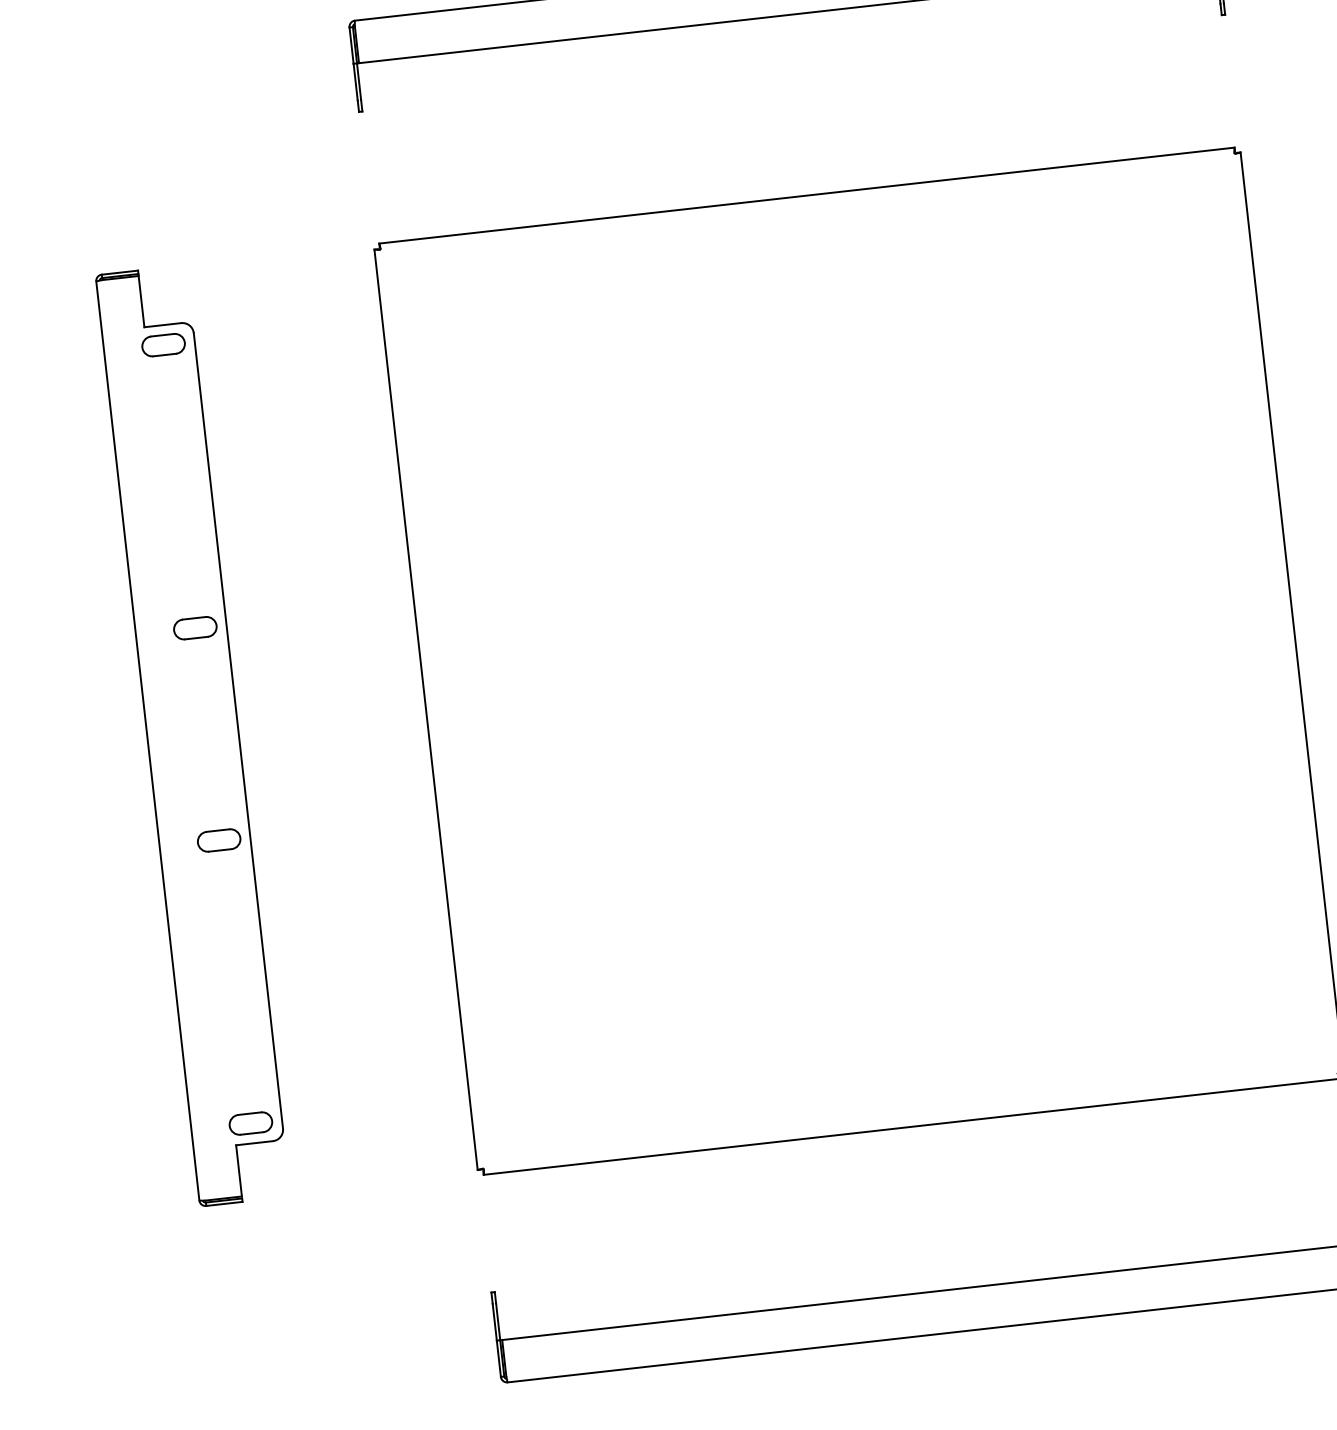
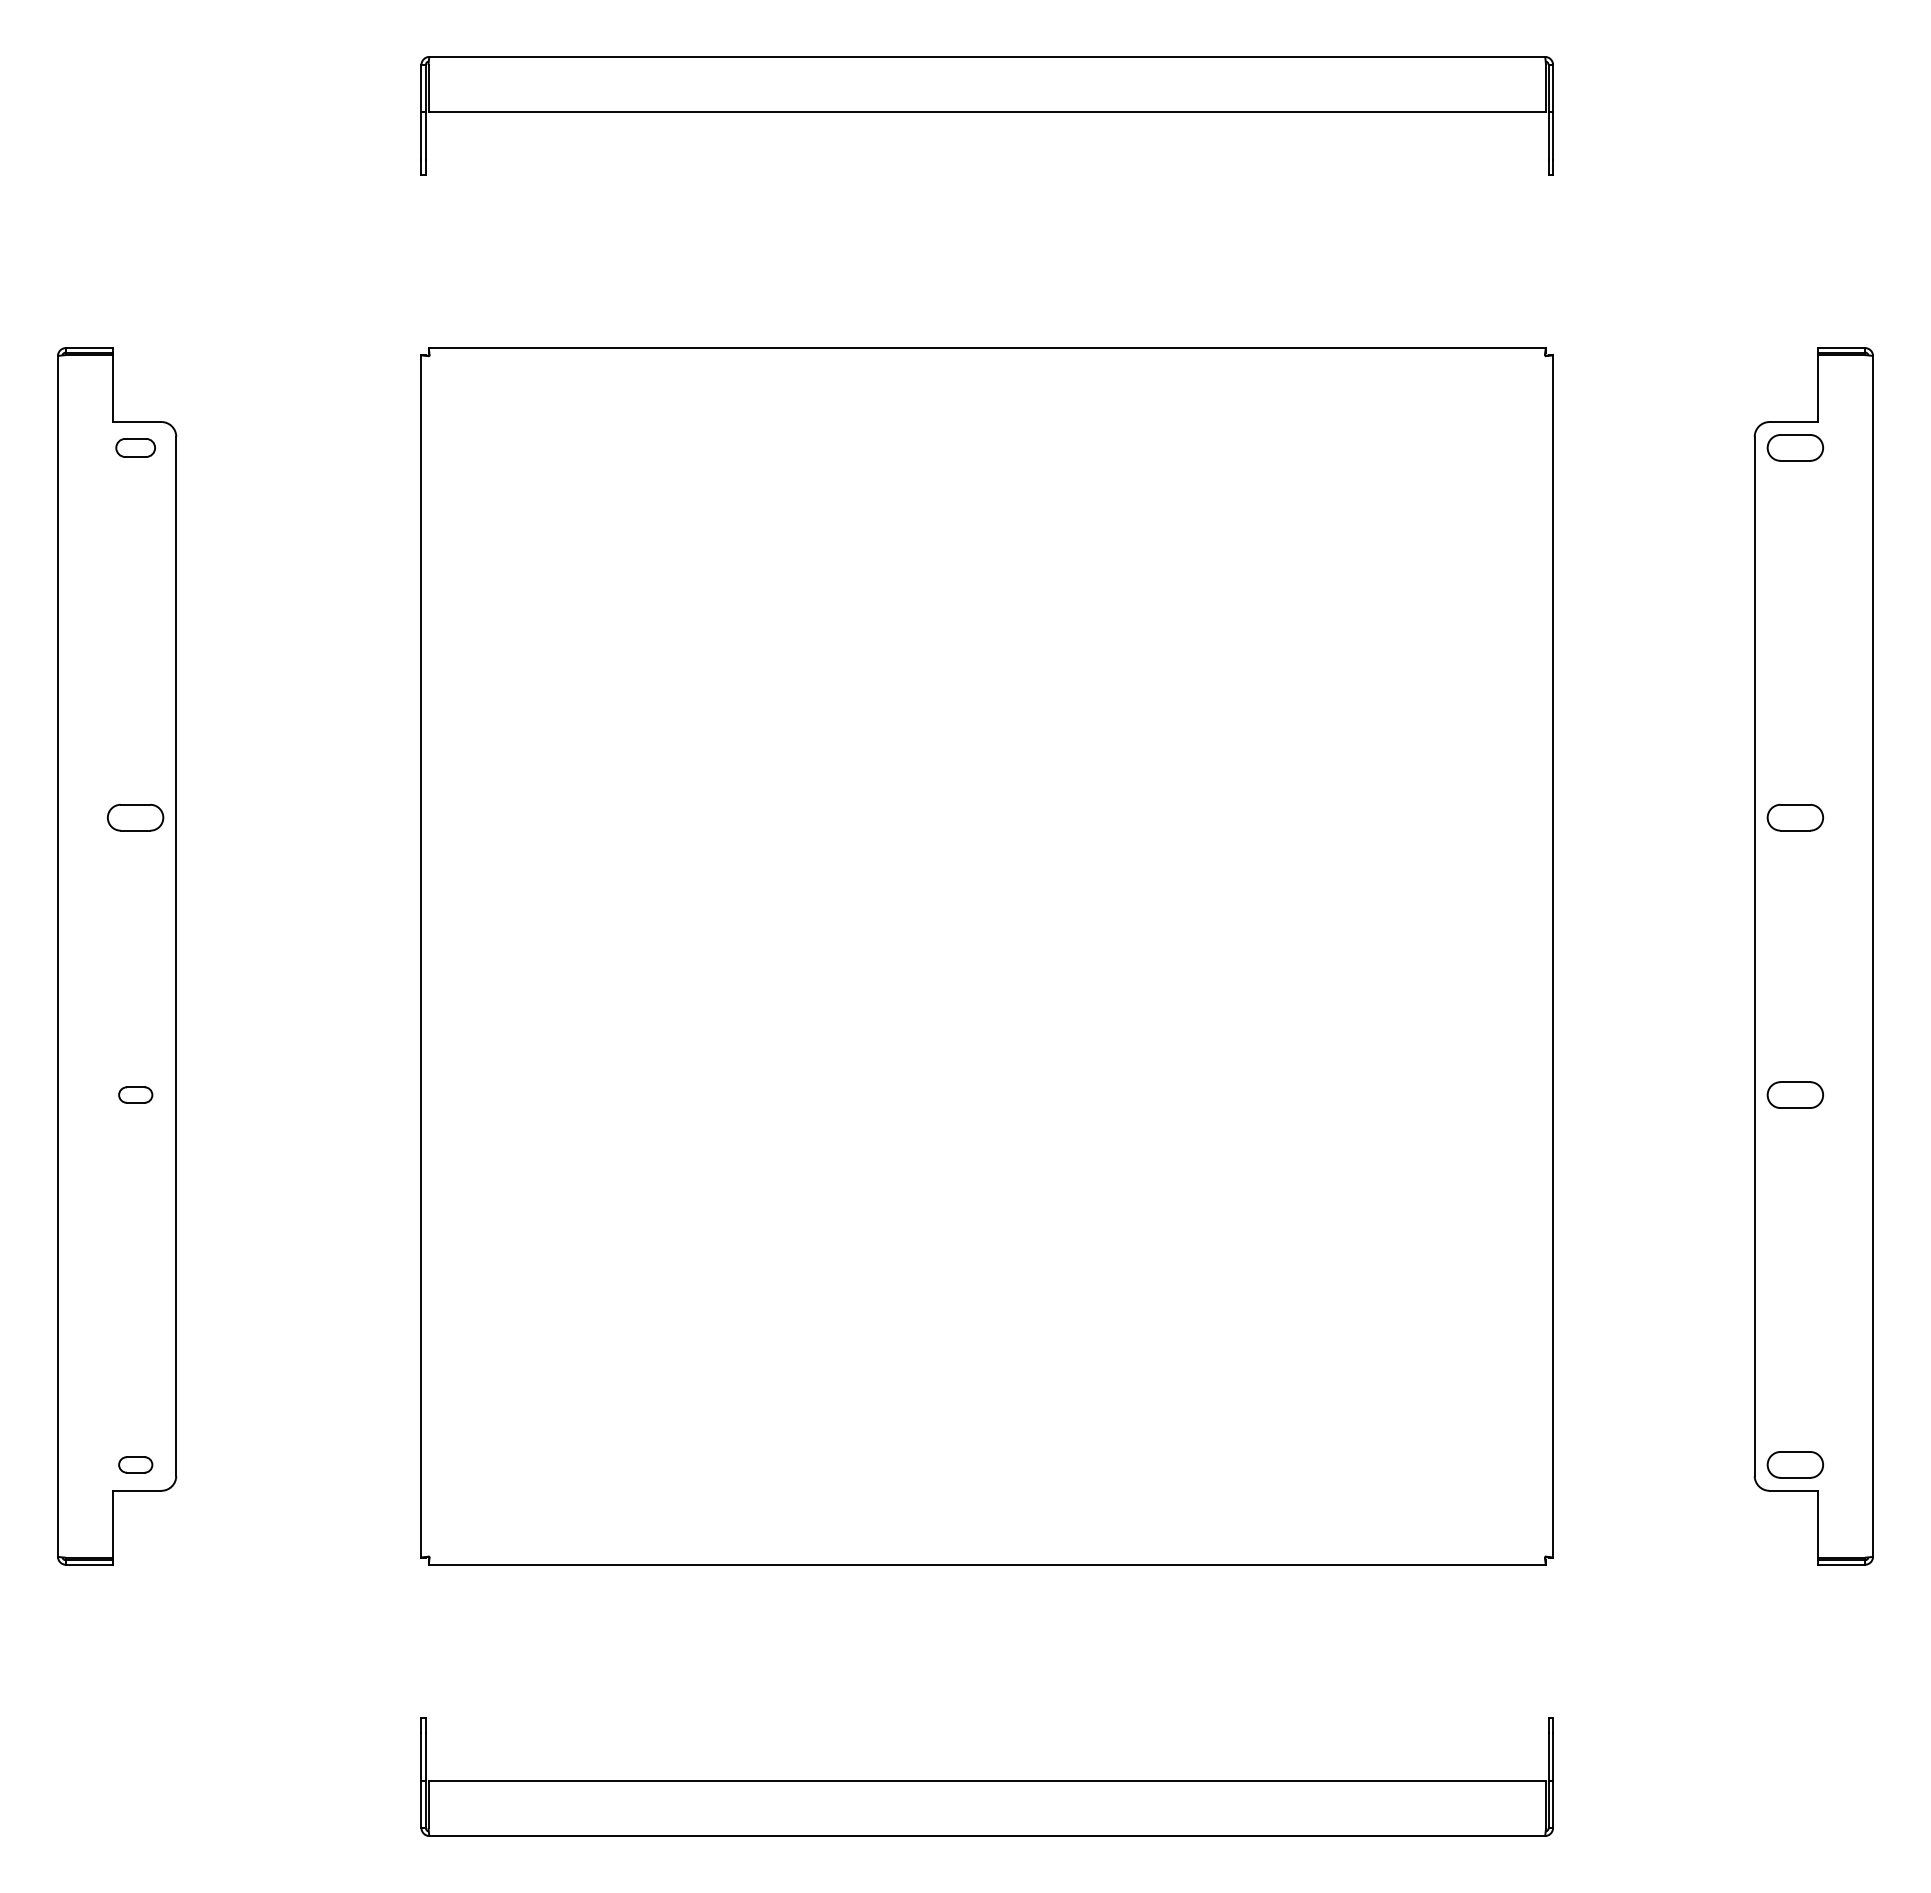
part: (163, 344) -> (135, 447), size x0.7
part: (219, 840) -> (135, 1094), size x0.6
part: (250, 1123) -> (135, 1464), size x0.6

